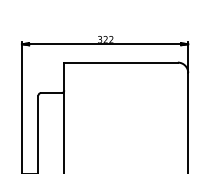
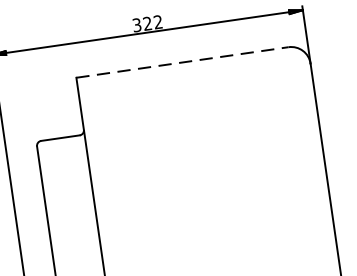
line: (121, 62) -> (183, 62), solid -> dashed

